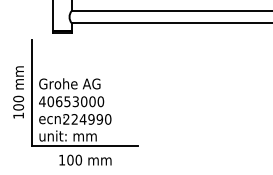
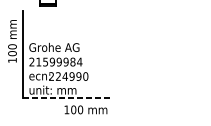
text: (18, 92) -> (12, 41), moved
text: (71, 101) -> (55, 61), 40653000 -> 21599984
line: (85, 146) -> (67, 98), solid -> dashed
text: (85, 159) -> (86, 109), moved

